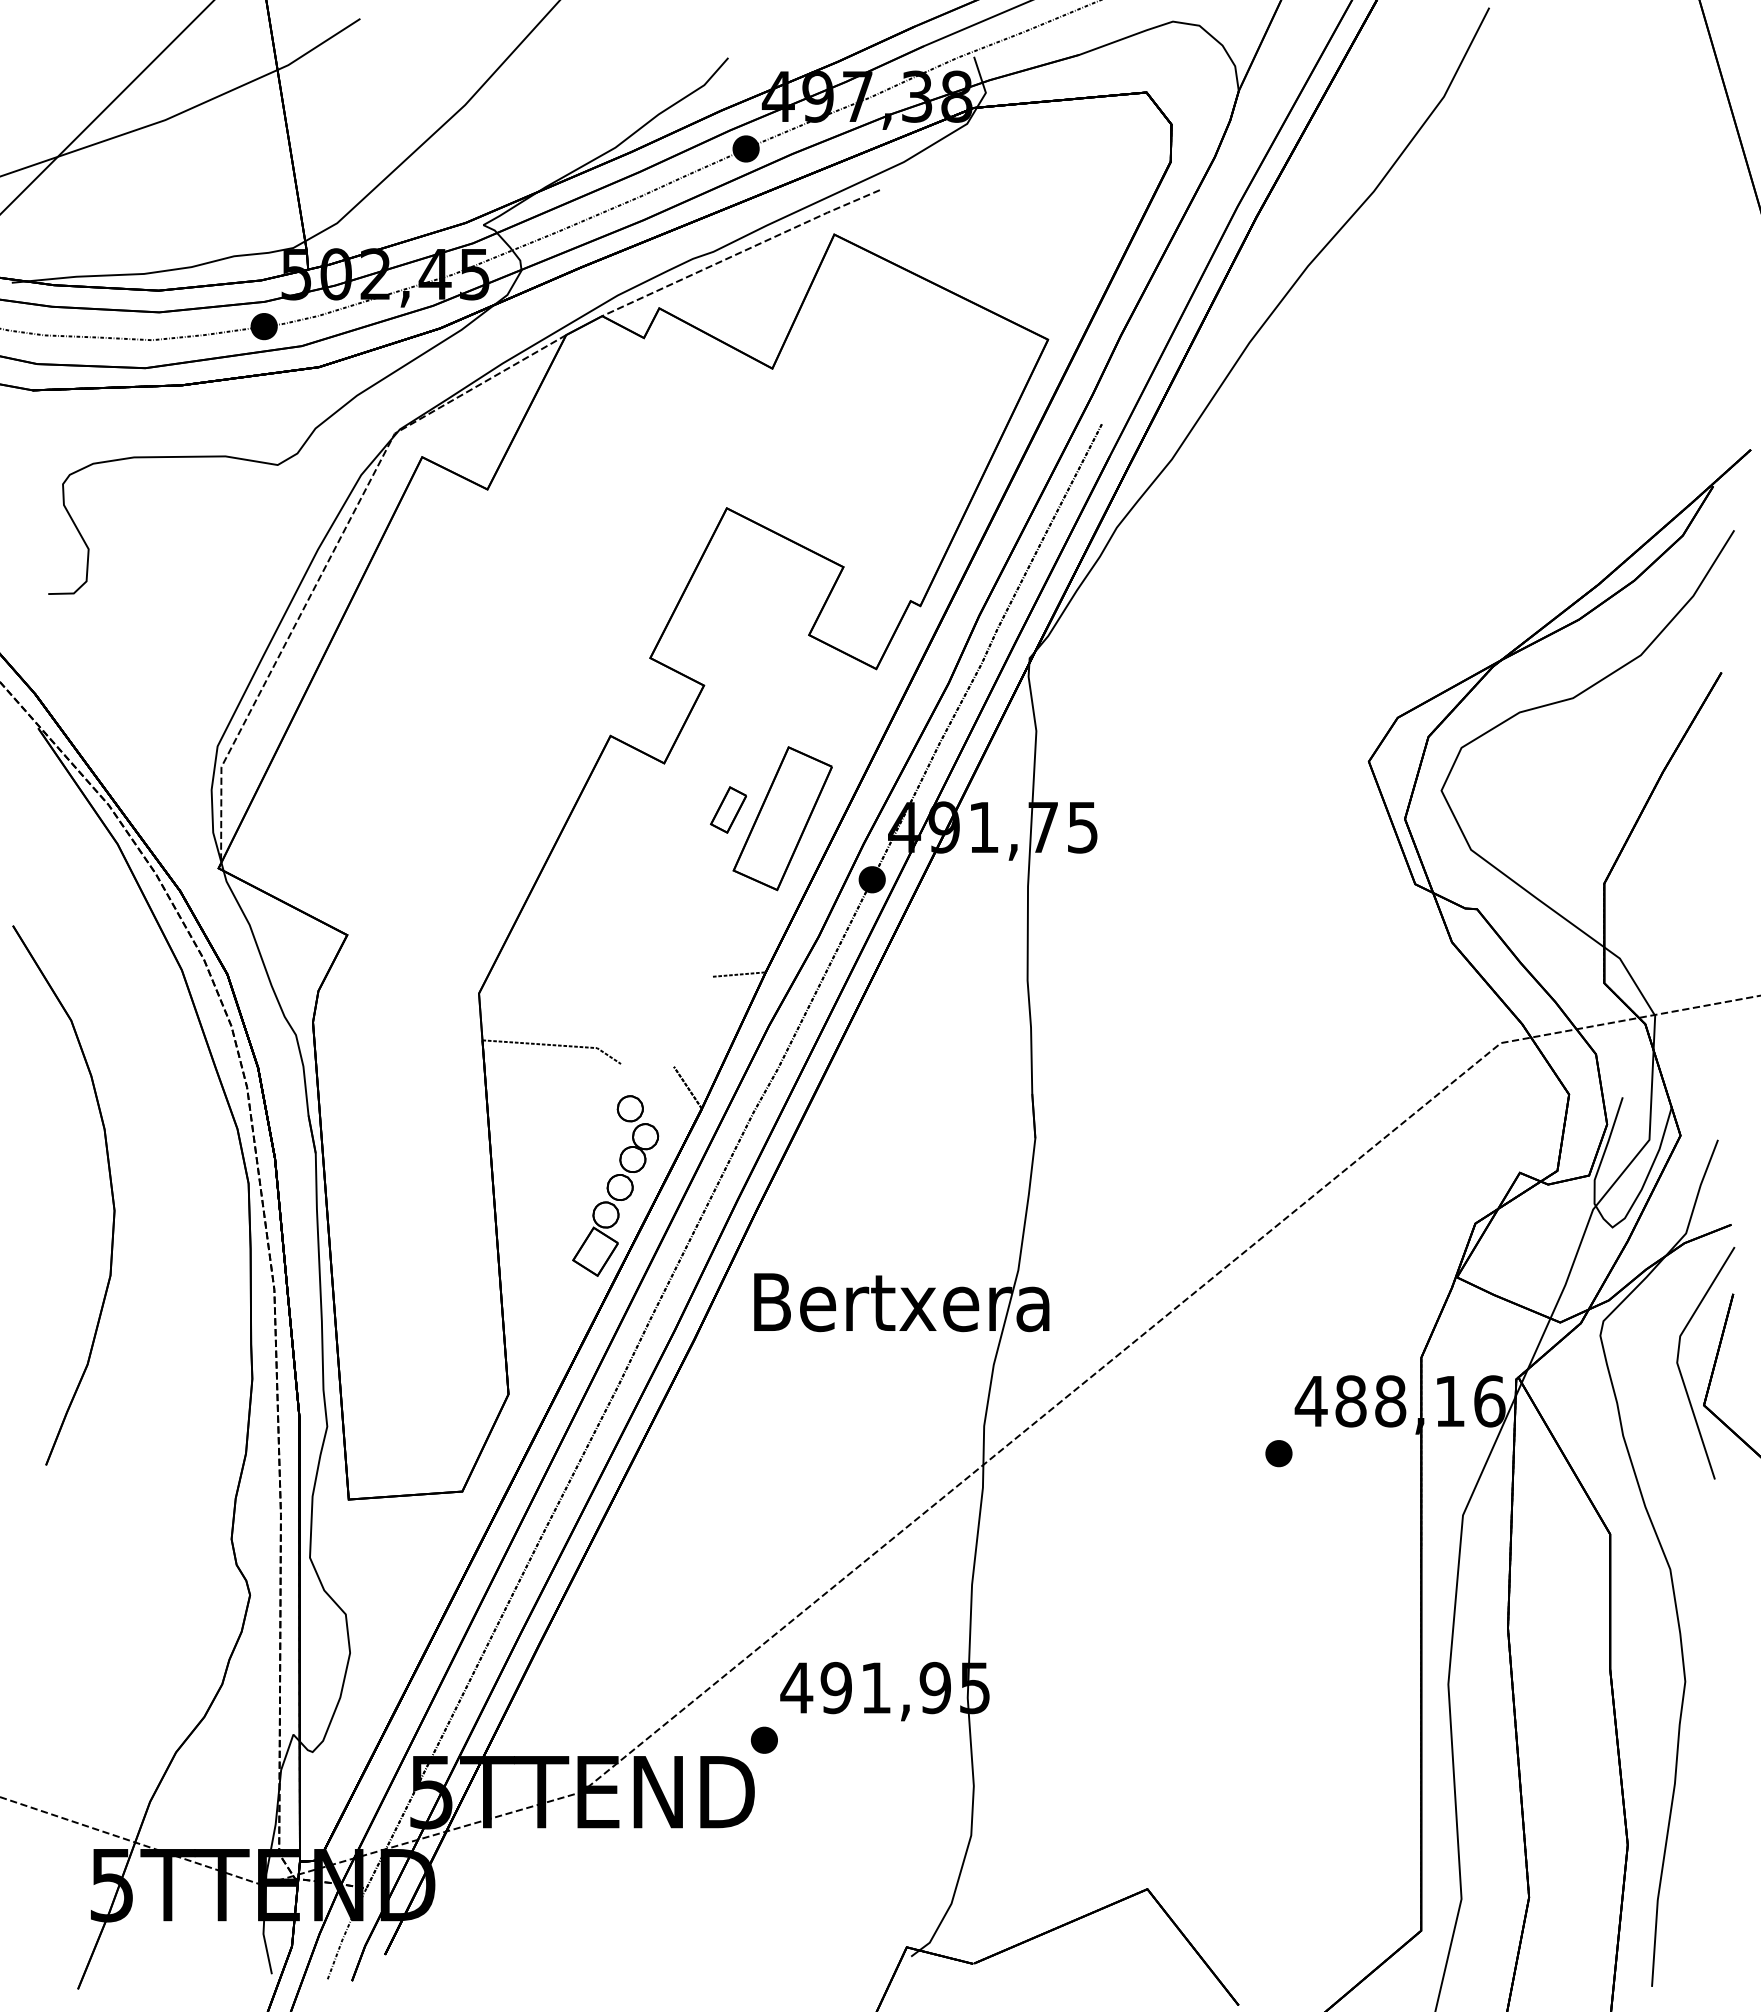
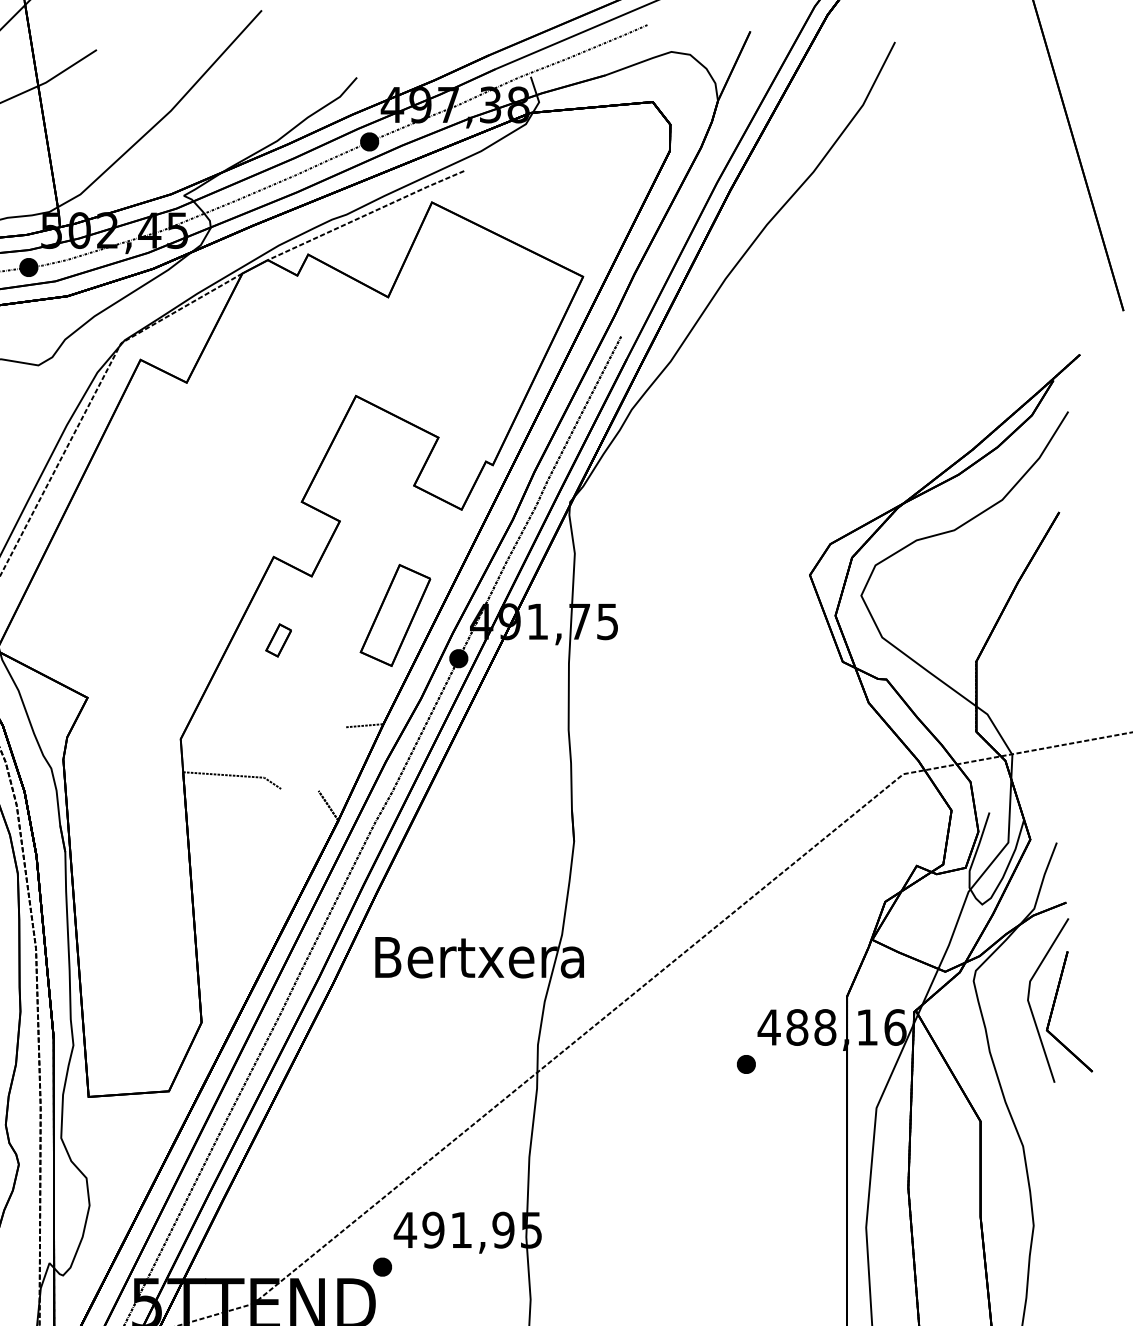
part: (728, 809) -> (278, 640), moved
part: (615, 1185) -> (277, 874), removed

